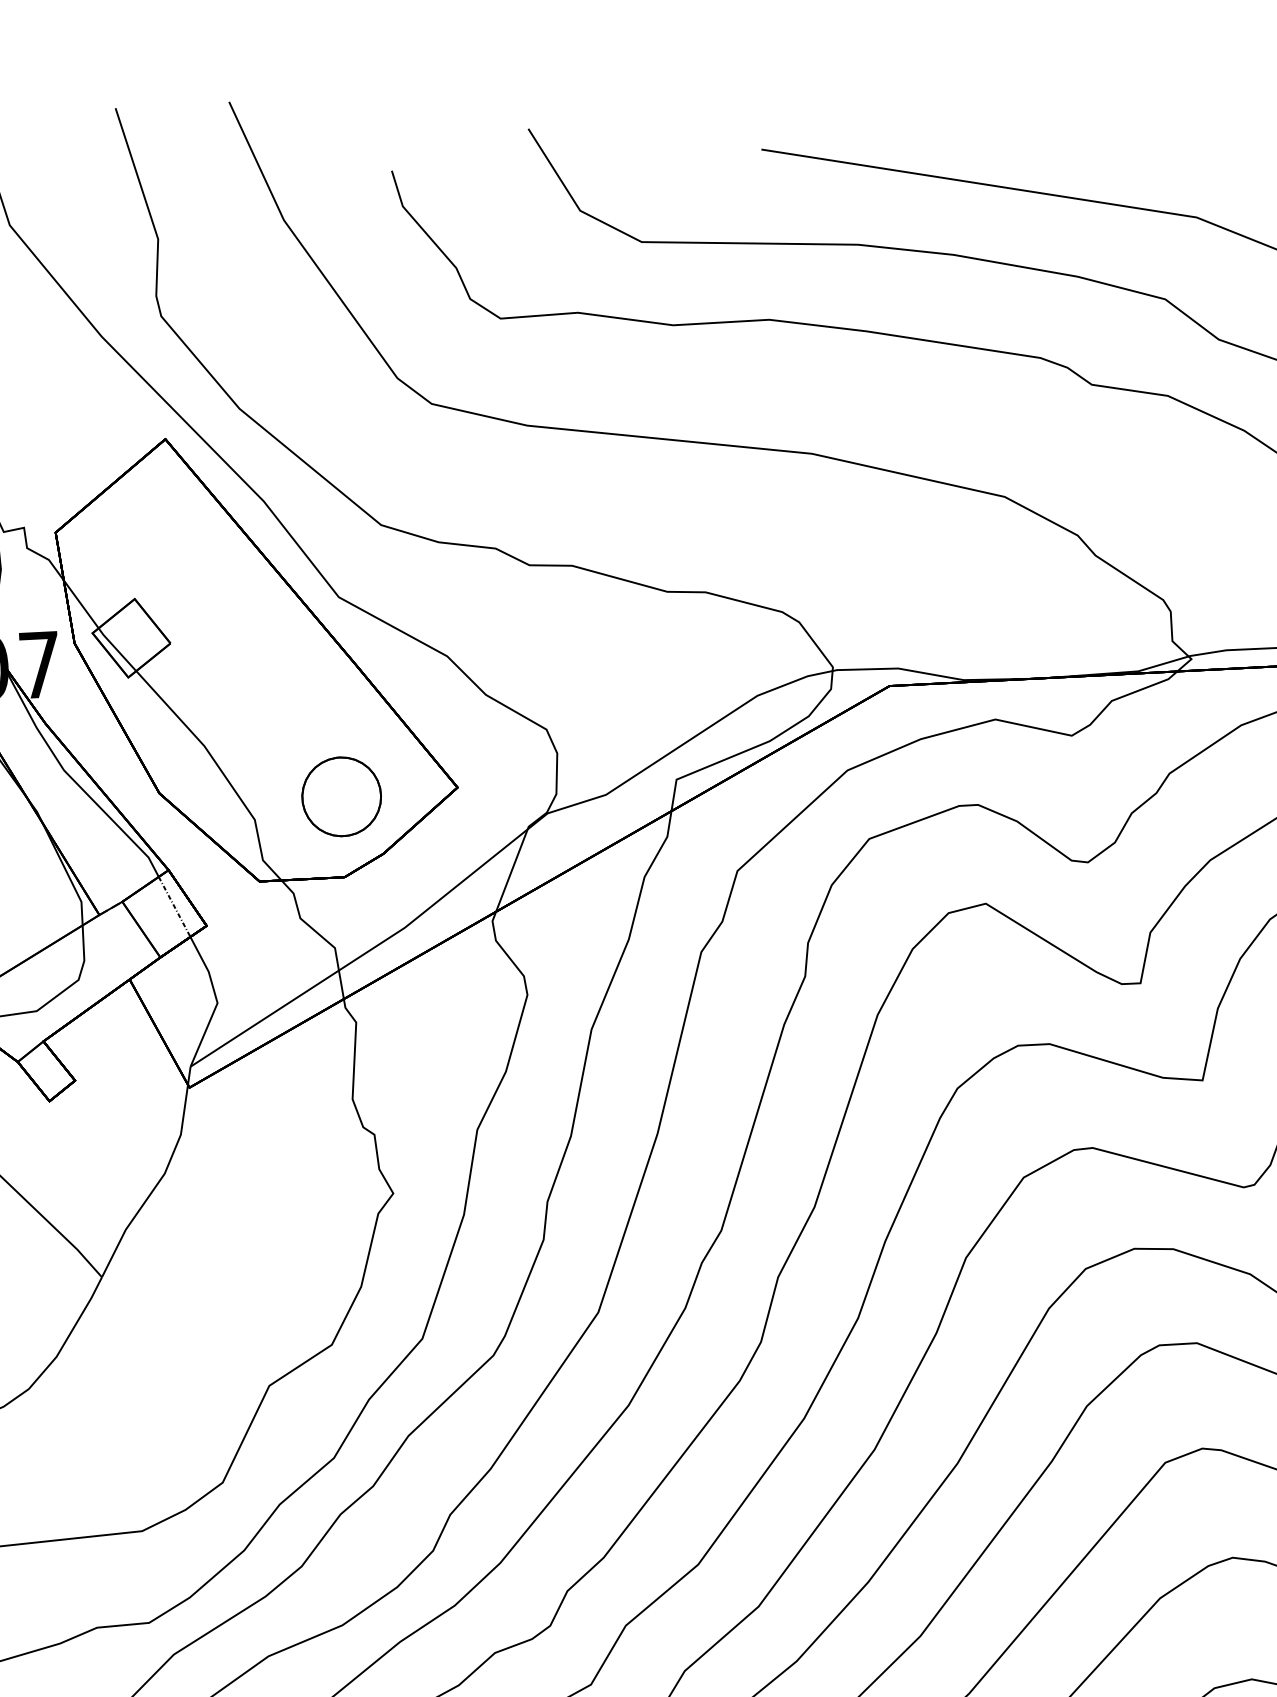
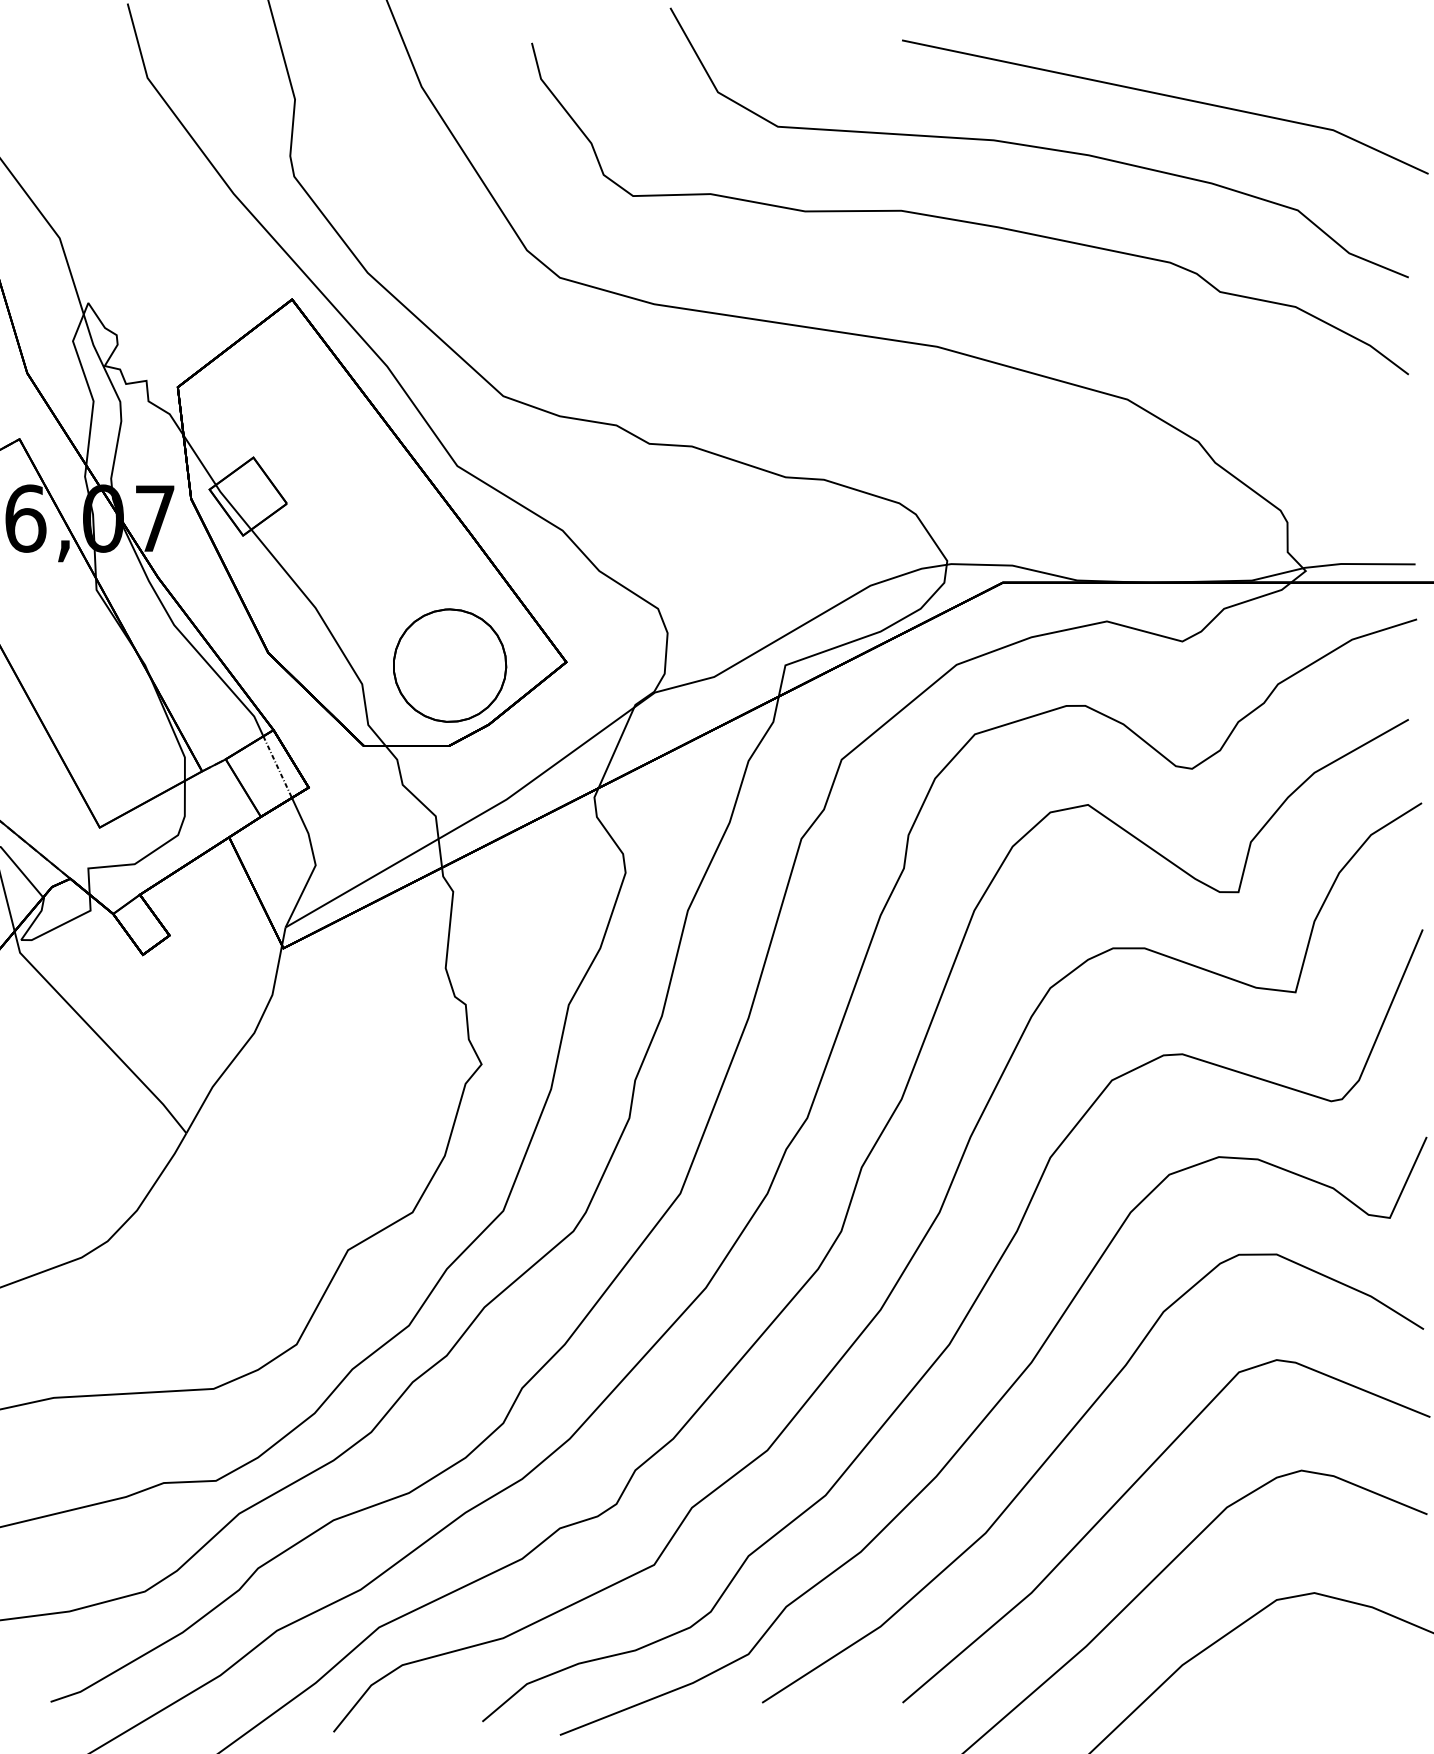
part: (342, 796) -> (450, 665), size x1.43

